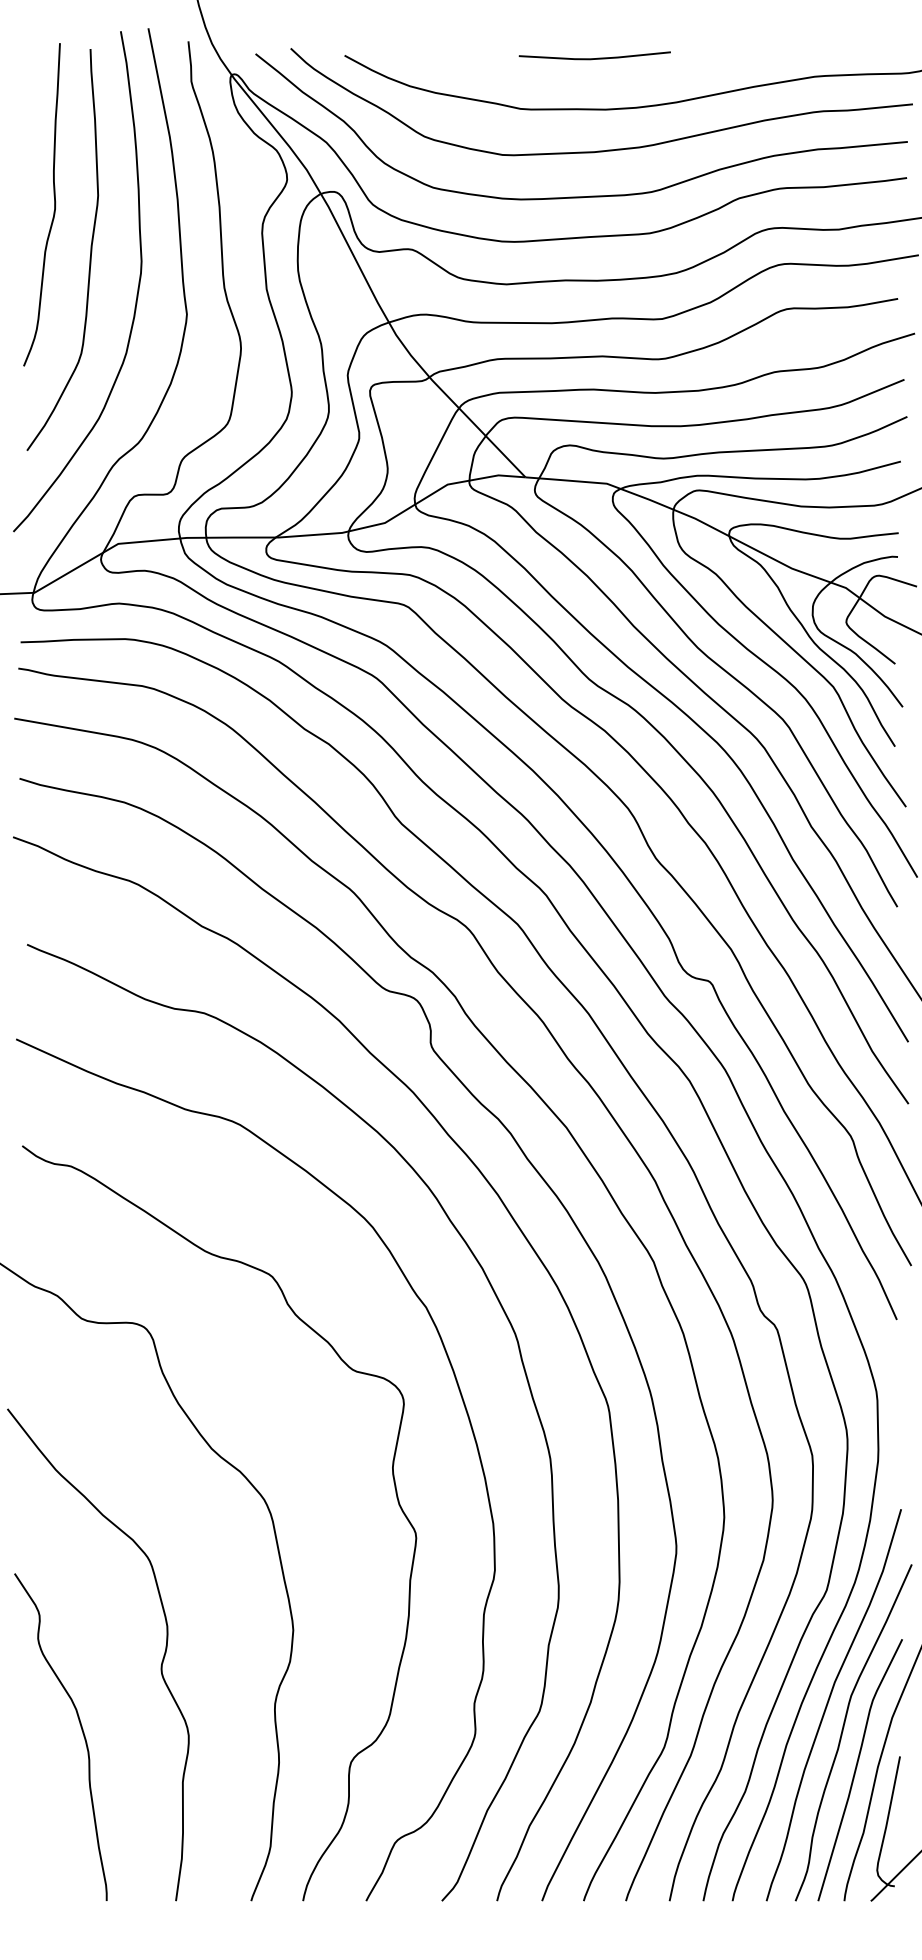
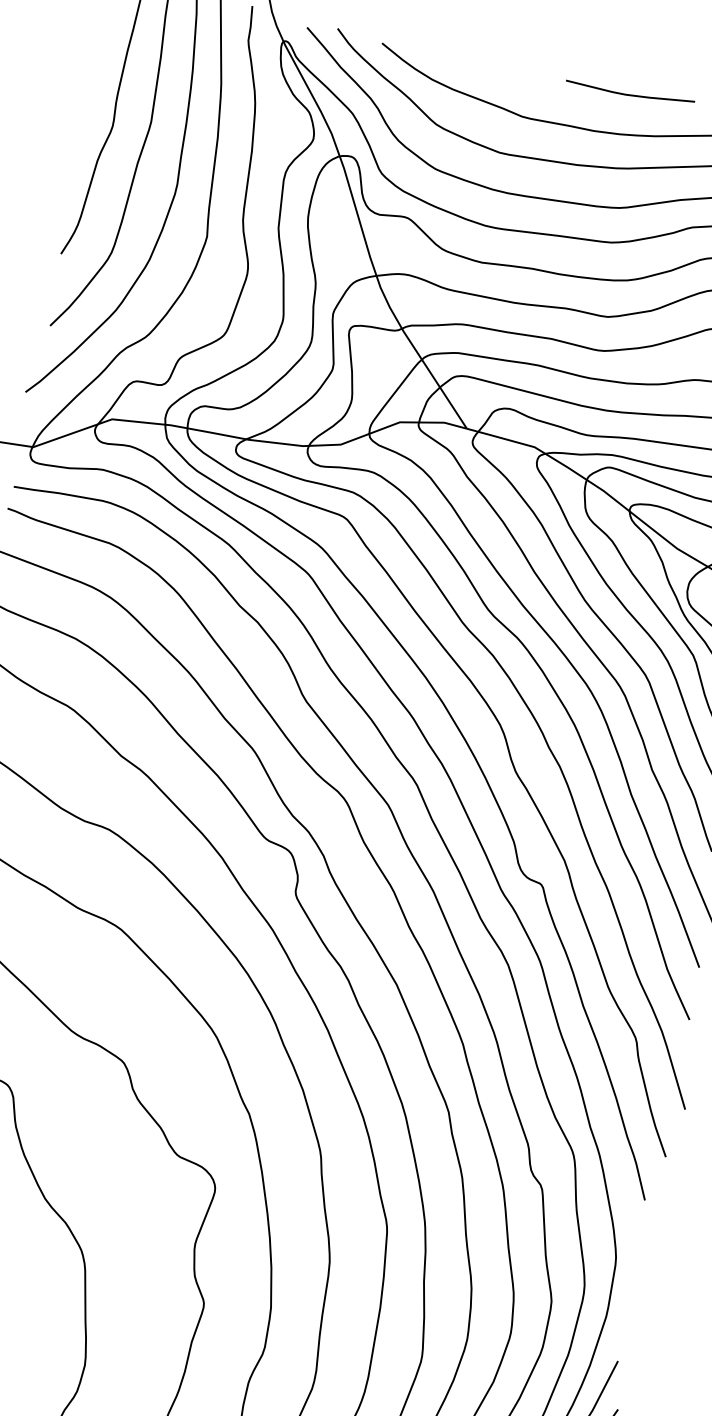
line: (594, 58) -> (629, 94), moved

